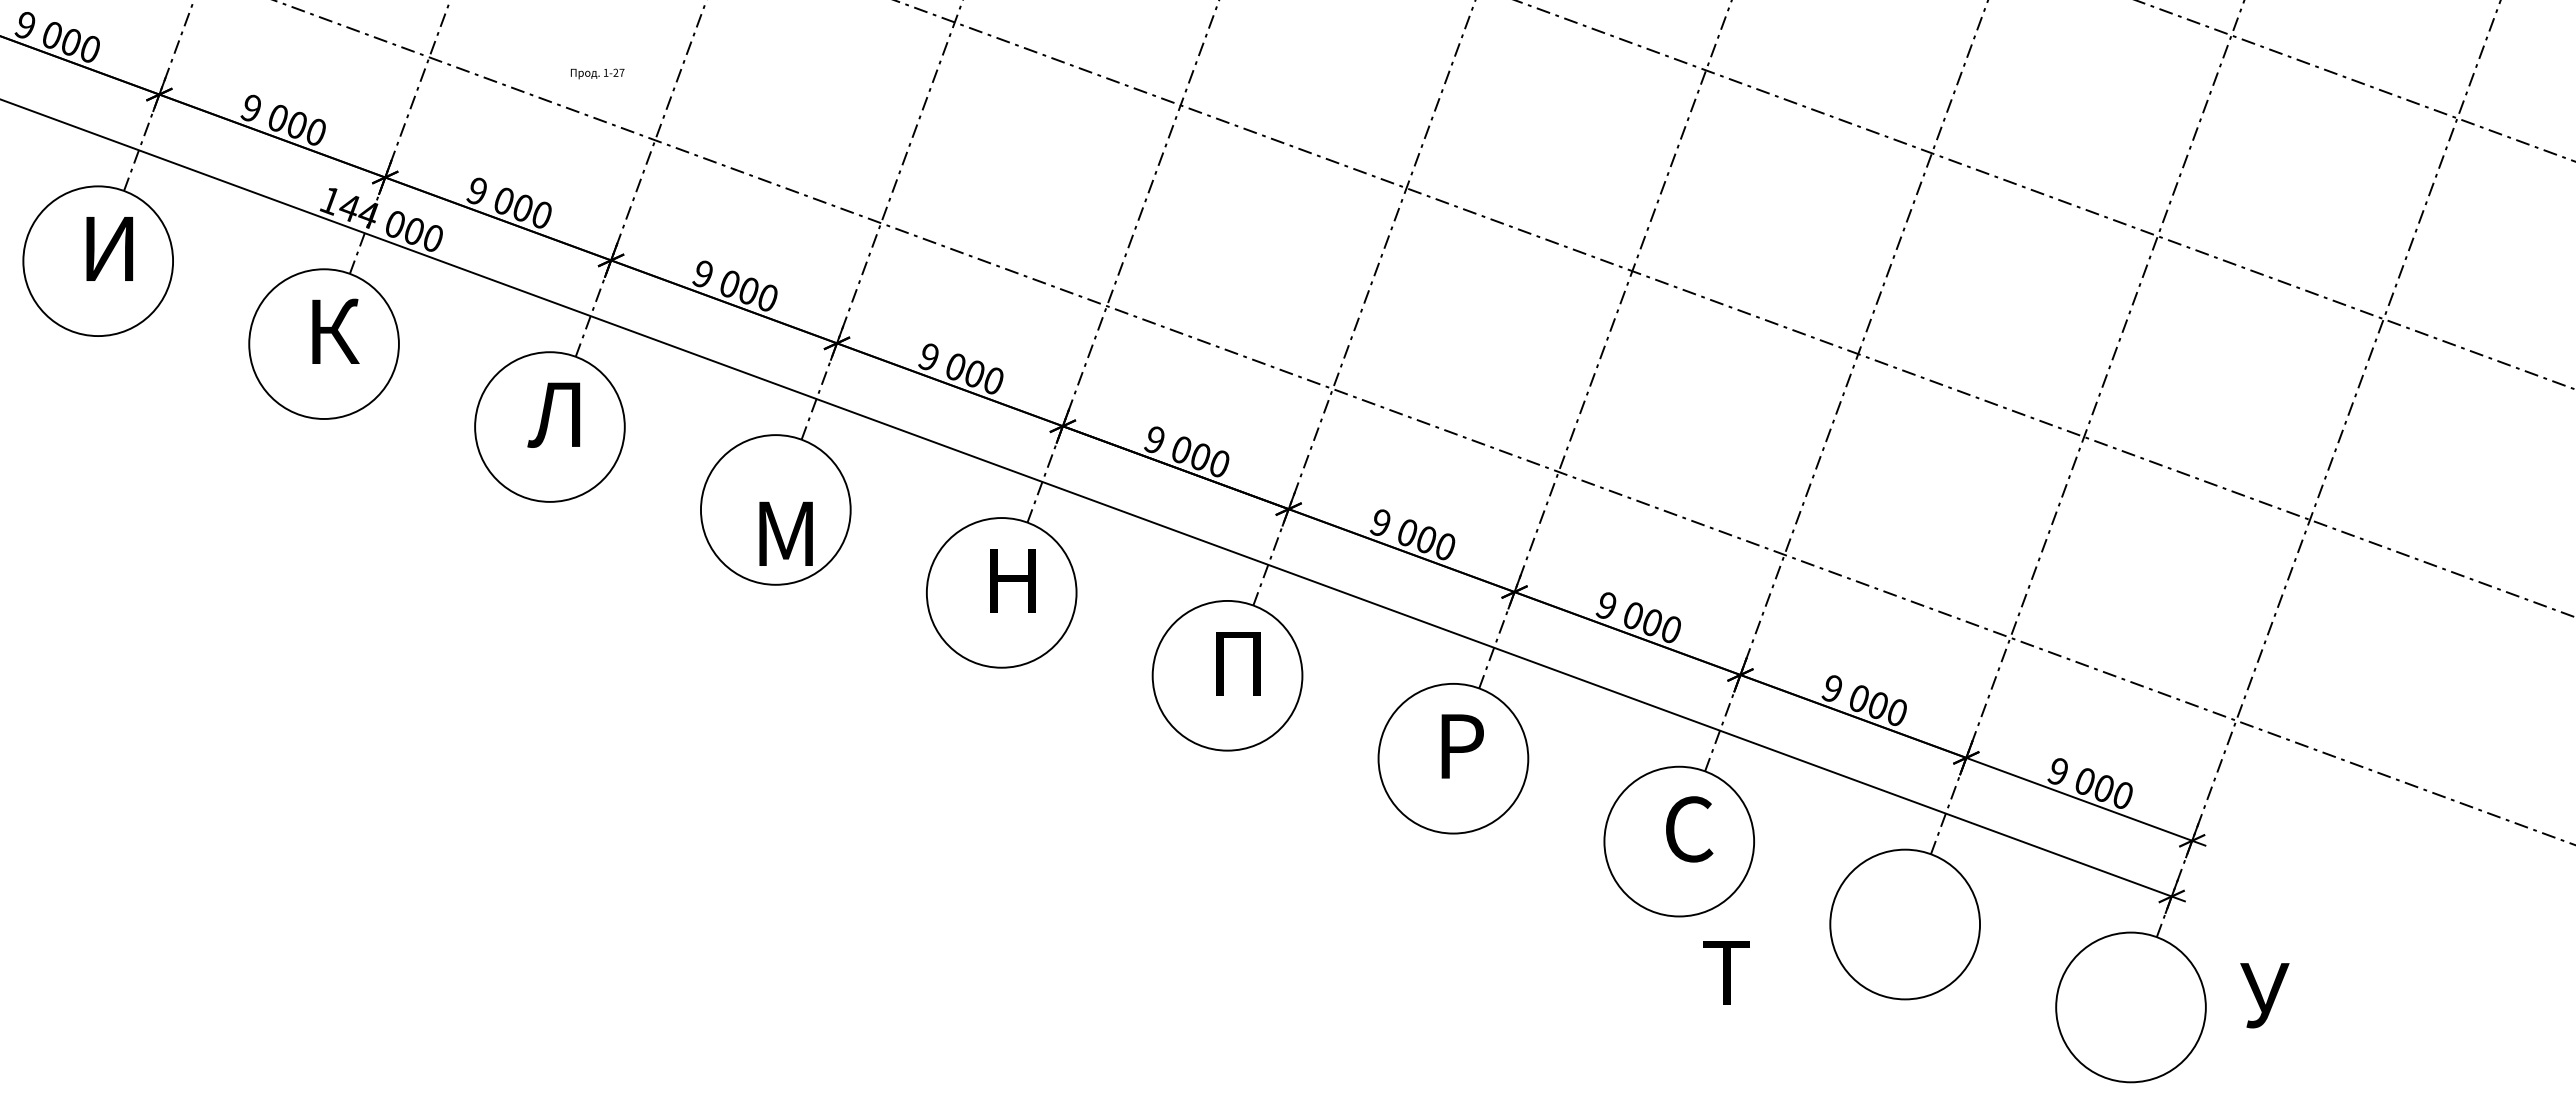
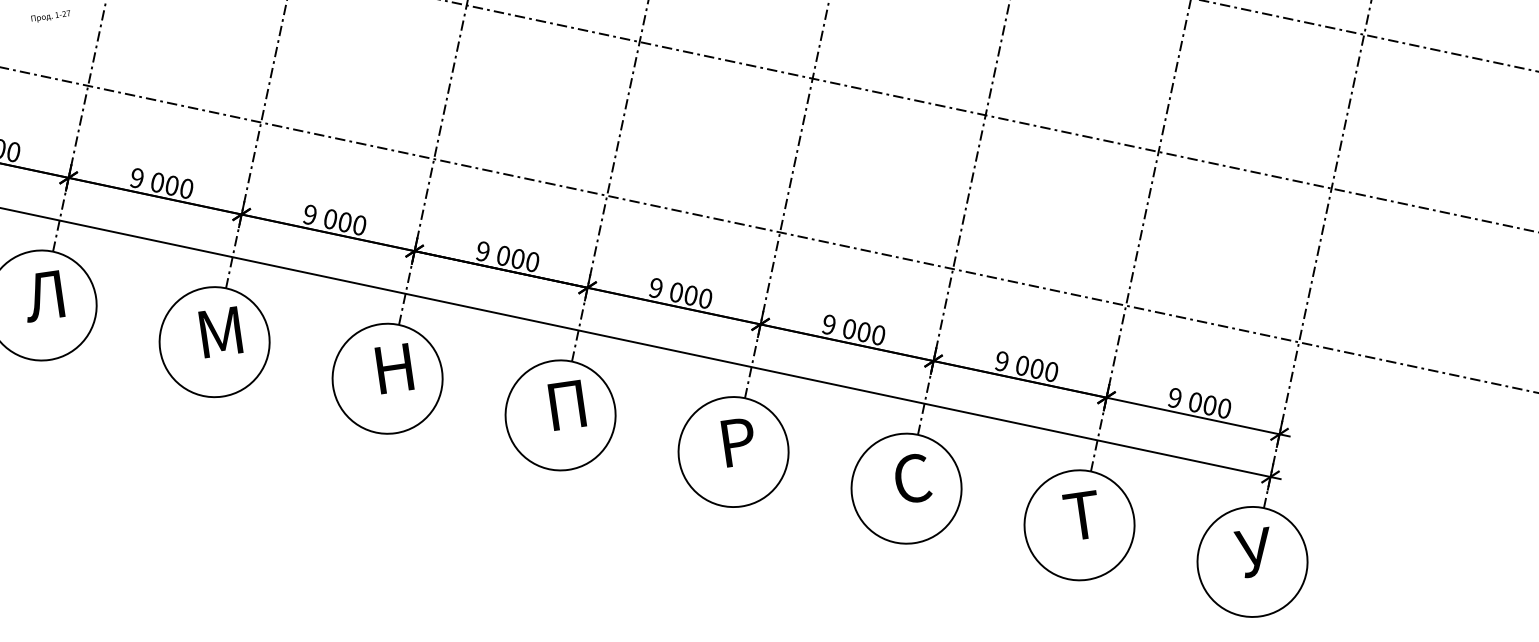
text: (597, 73) -> (50, 16), moved
text: (785, 533) -> (220, 332), moved
text: (1726, 972) -> (1082, 515), moved
text: (2264, 995) -> (1254, 552), moved

